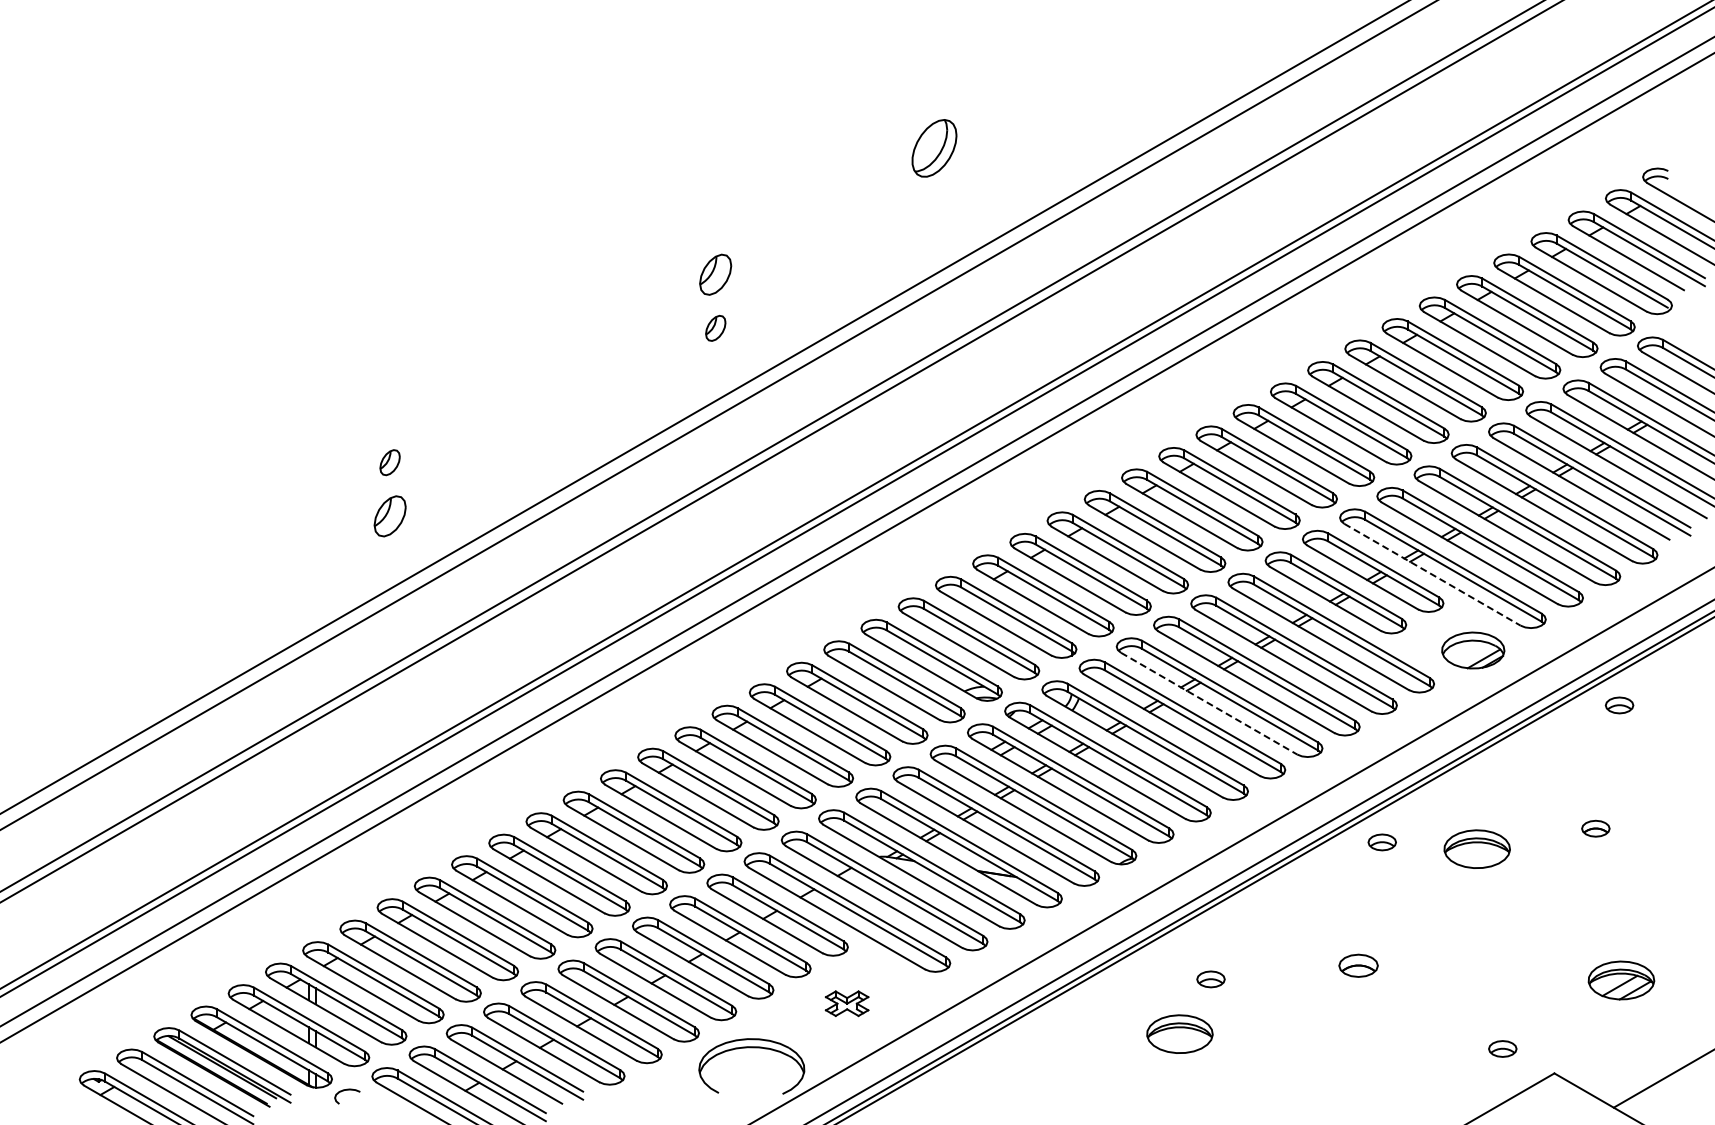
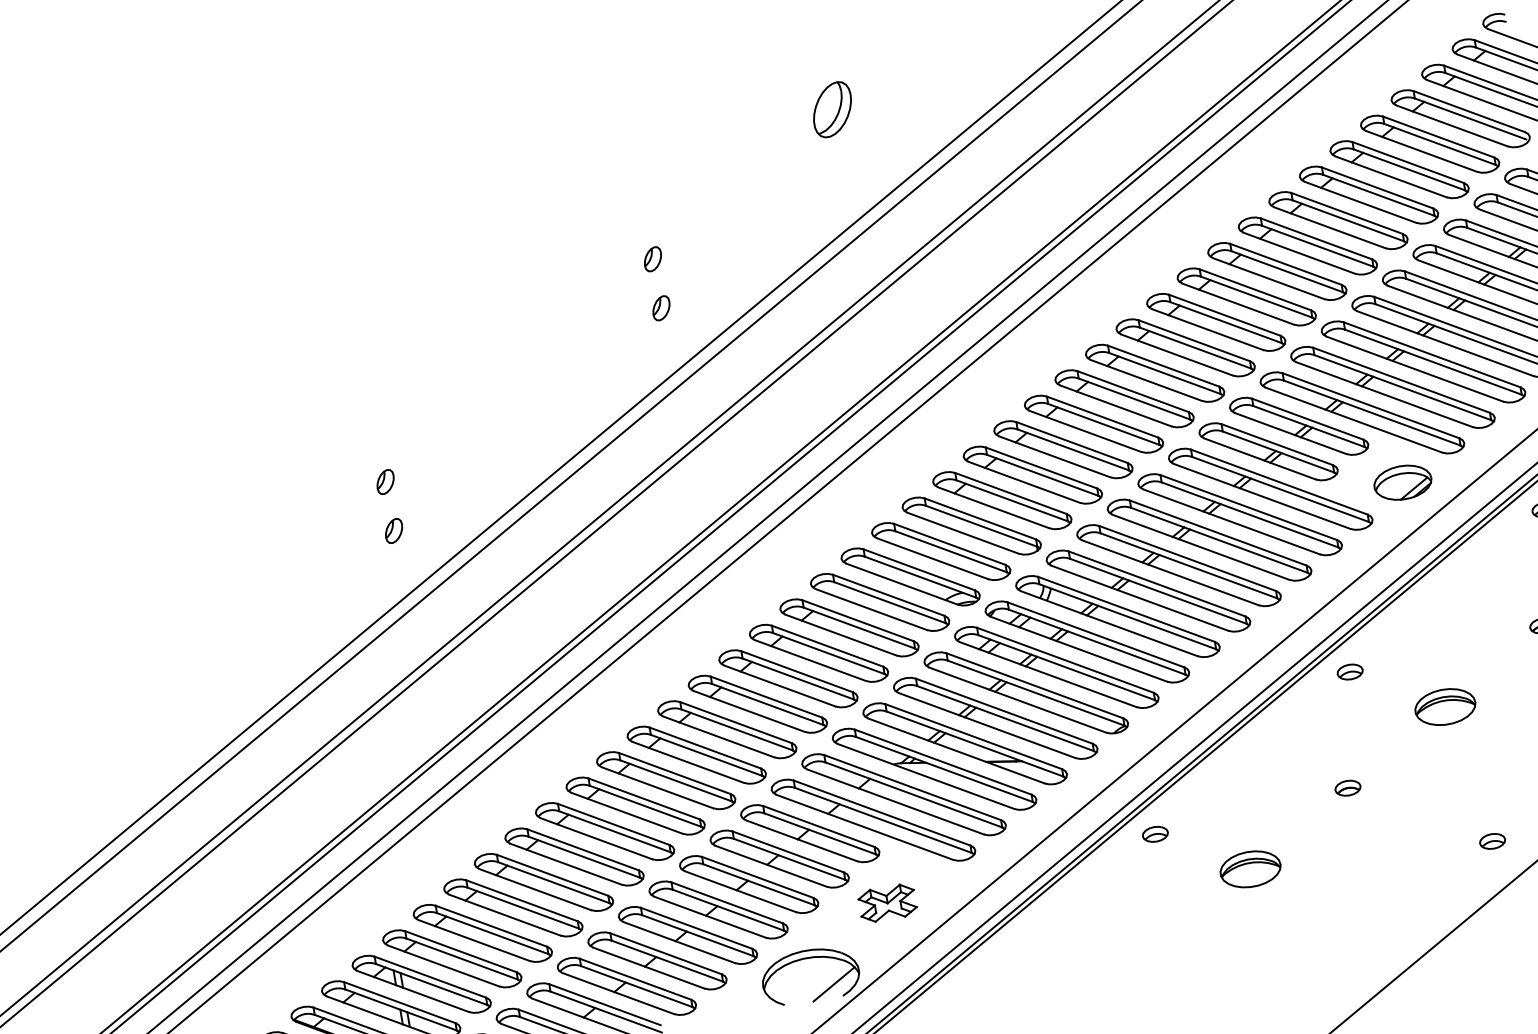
part: (715, 274) -> (652, 259), size x0.62
part: (389, 516) -> (393, 531), size x0.62
line: (1432, 574) -> (1353, 419), dashed -> solid
line: (1209, 703) -> (1170, 572), dashed -> solid
part: (1476, 848) -> (1444, 706), moved
part: (1358, 965) -> (1347, 788), size x0.71
part: (1210, 979) -> (1154, 834), moved
part: (846, 1003) -> (886, 903), size x1.43
part: (1179, 1033) -> (1250, 868), moved
line: (775, 1079) -> (834, 983), added

